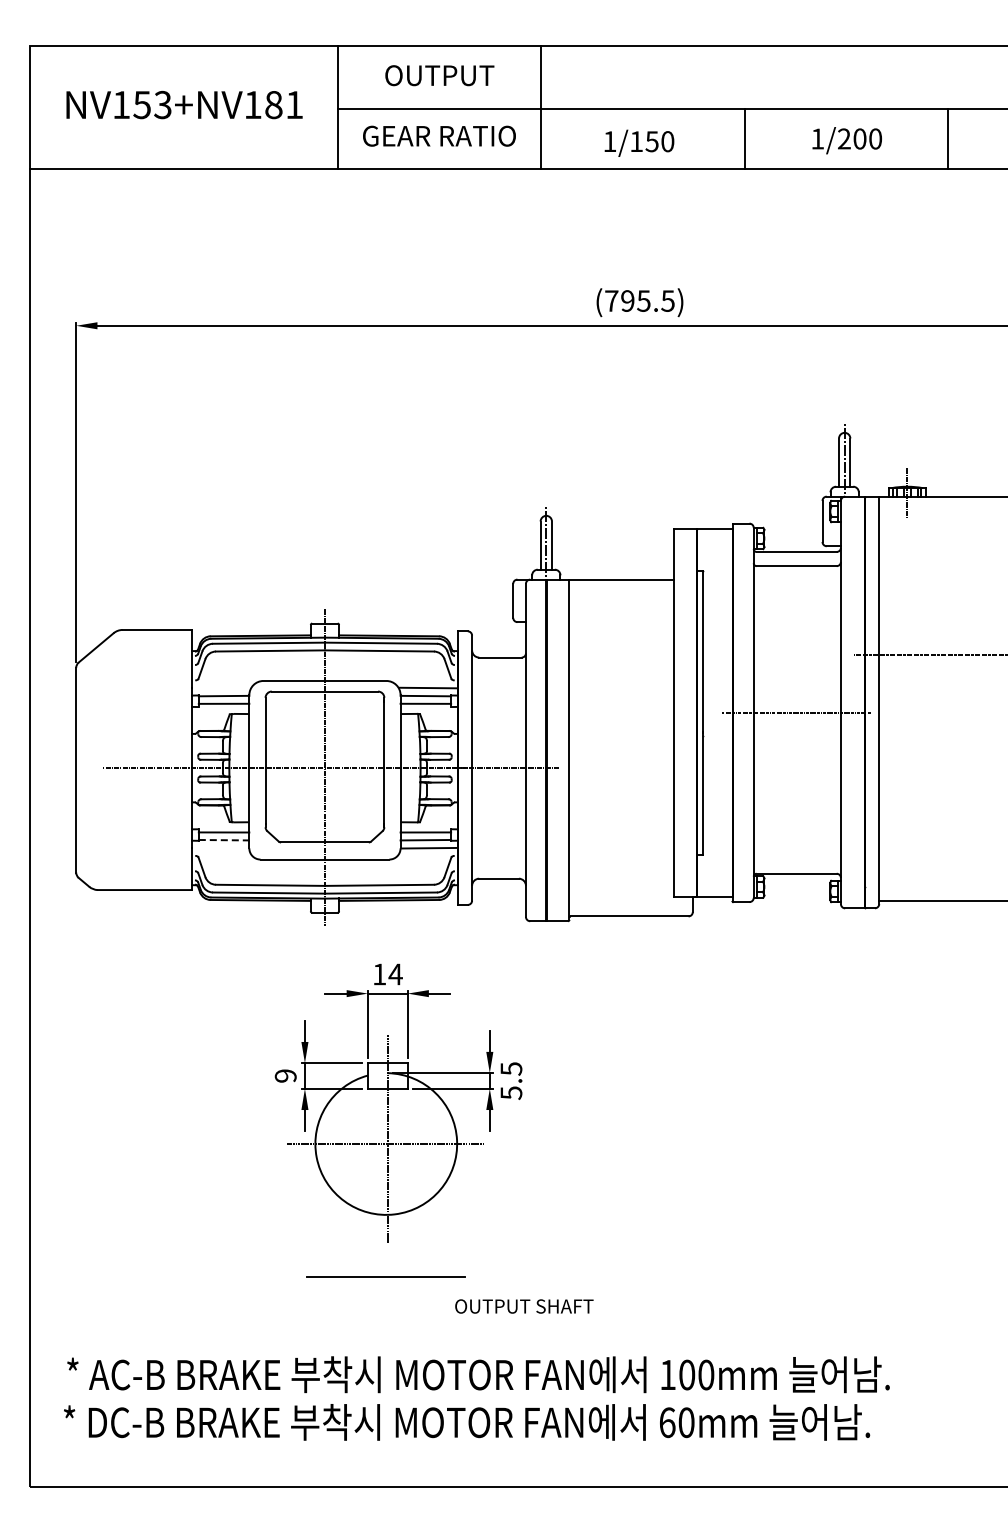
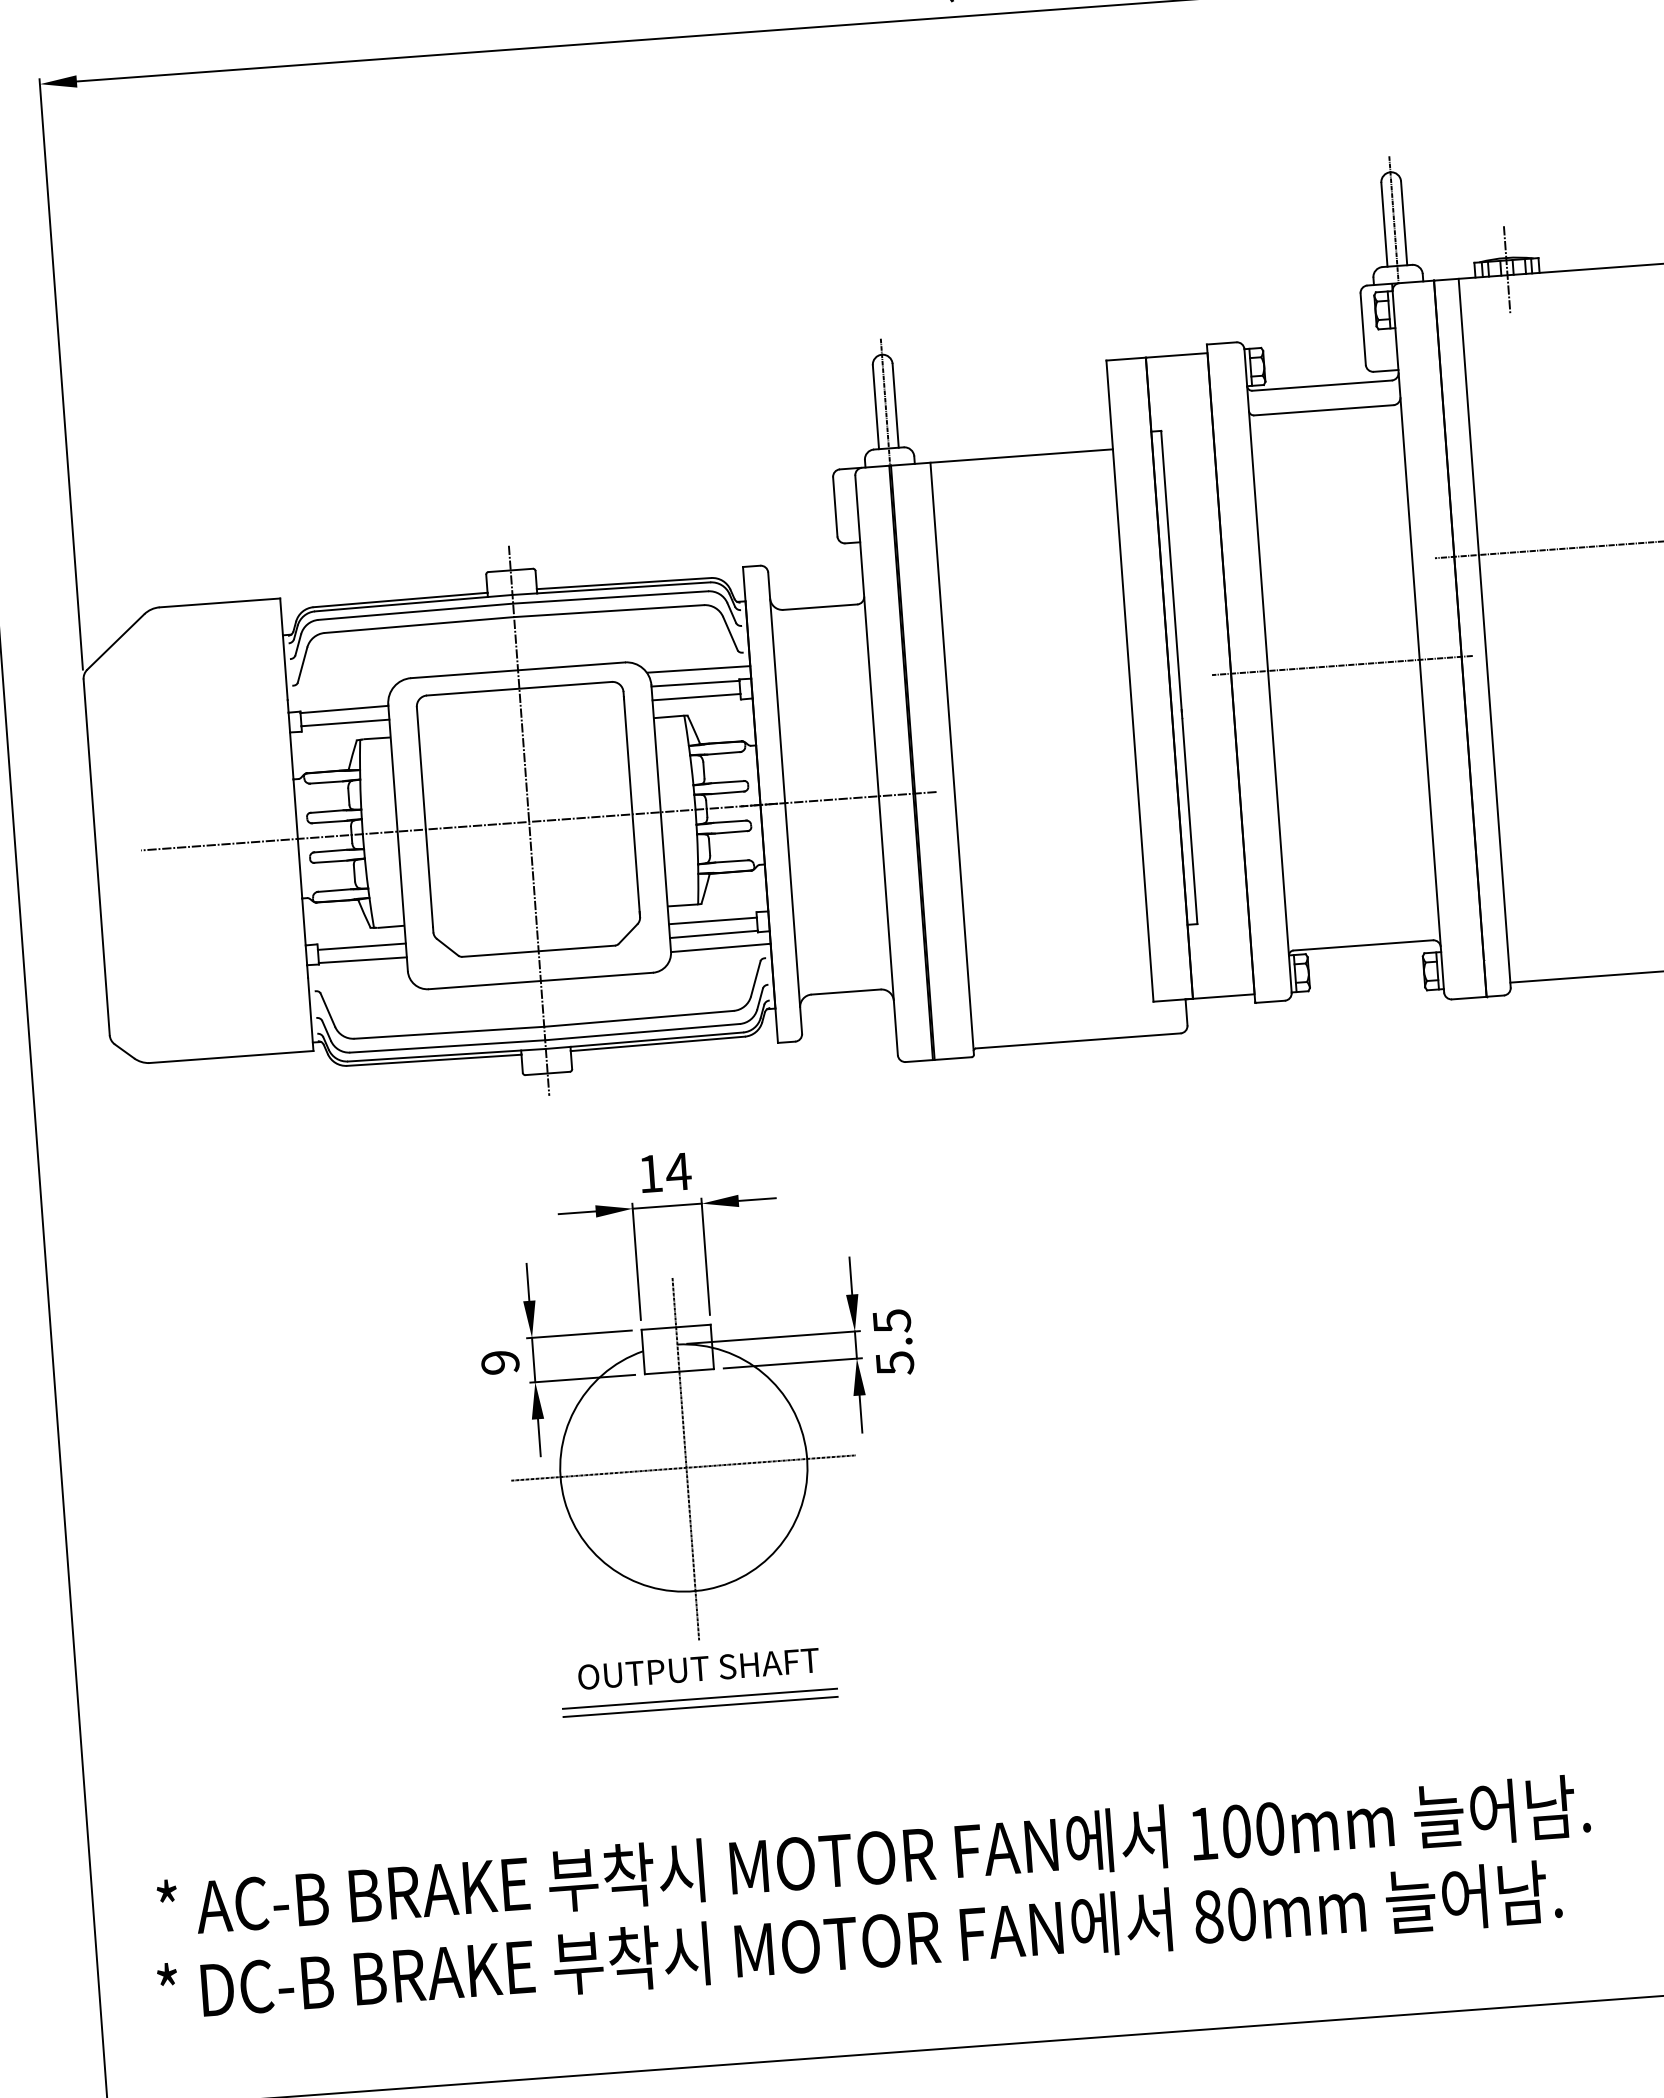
line: (224, 840) -> (363, 960), dashed -> solid
line: (385, 1281) -> (700, 1707), added
text: (524, 1306) -> (698, 1668), moved
text: (667, 1422) -> (1208, 1916), 60mm -> 80mm

